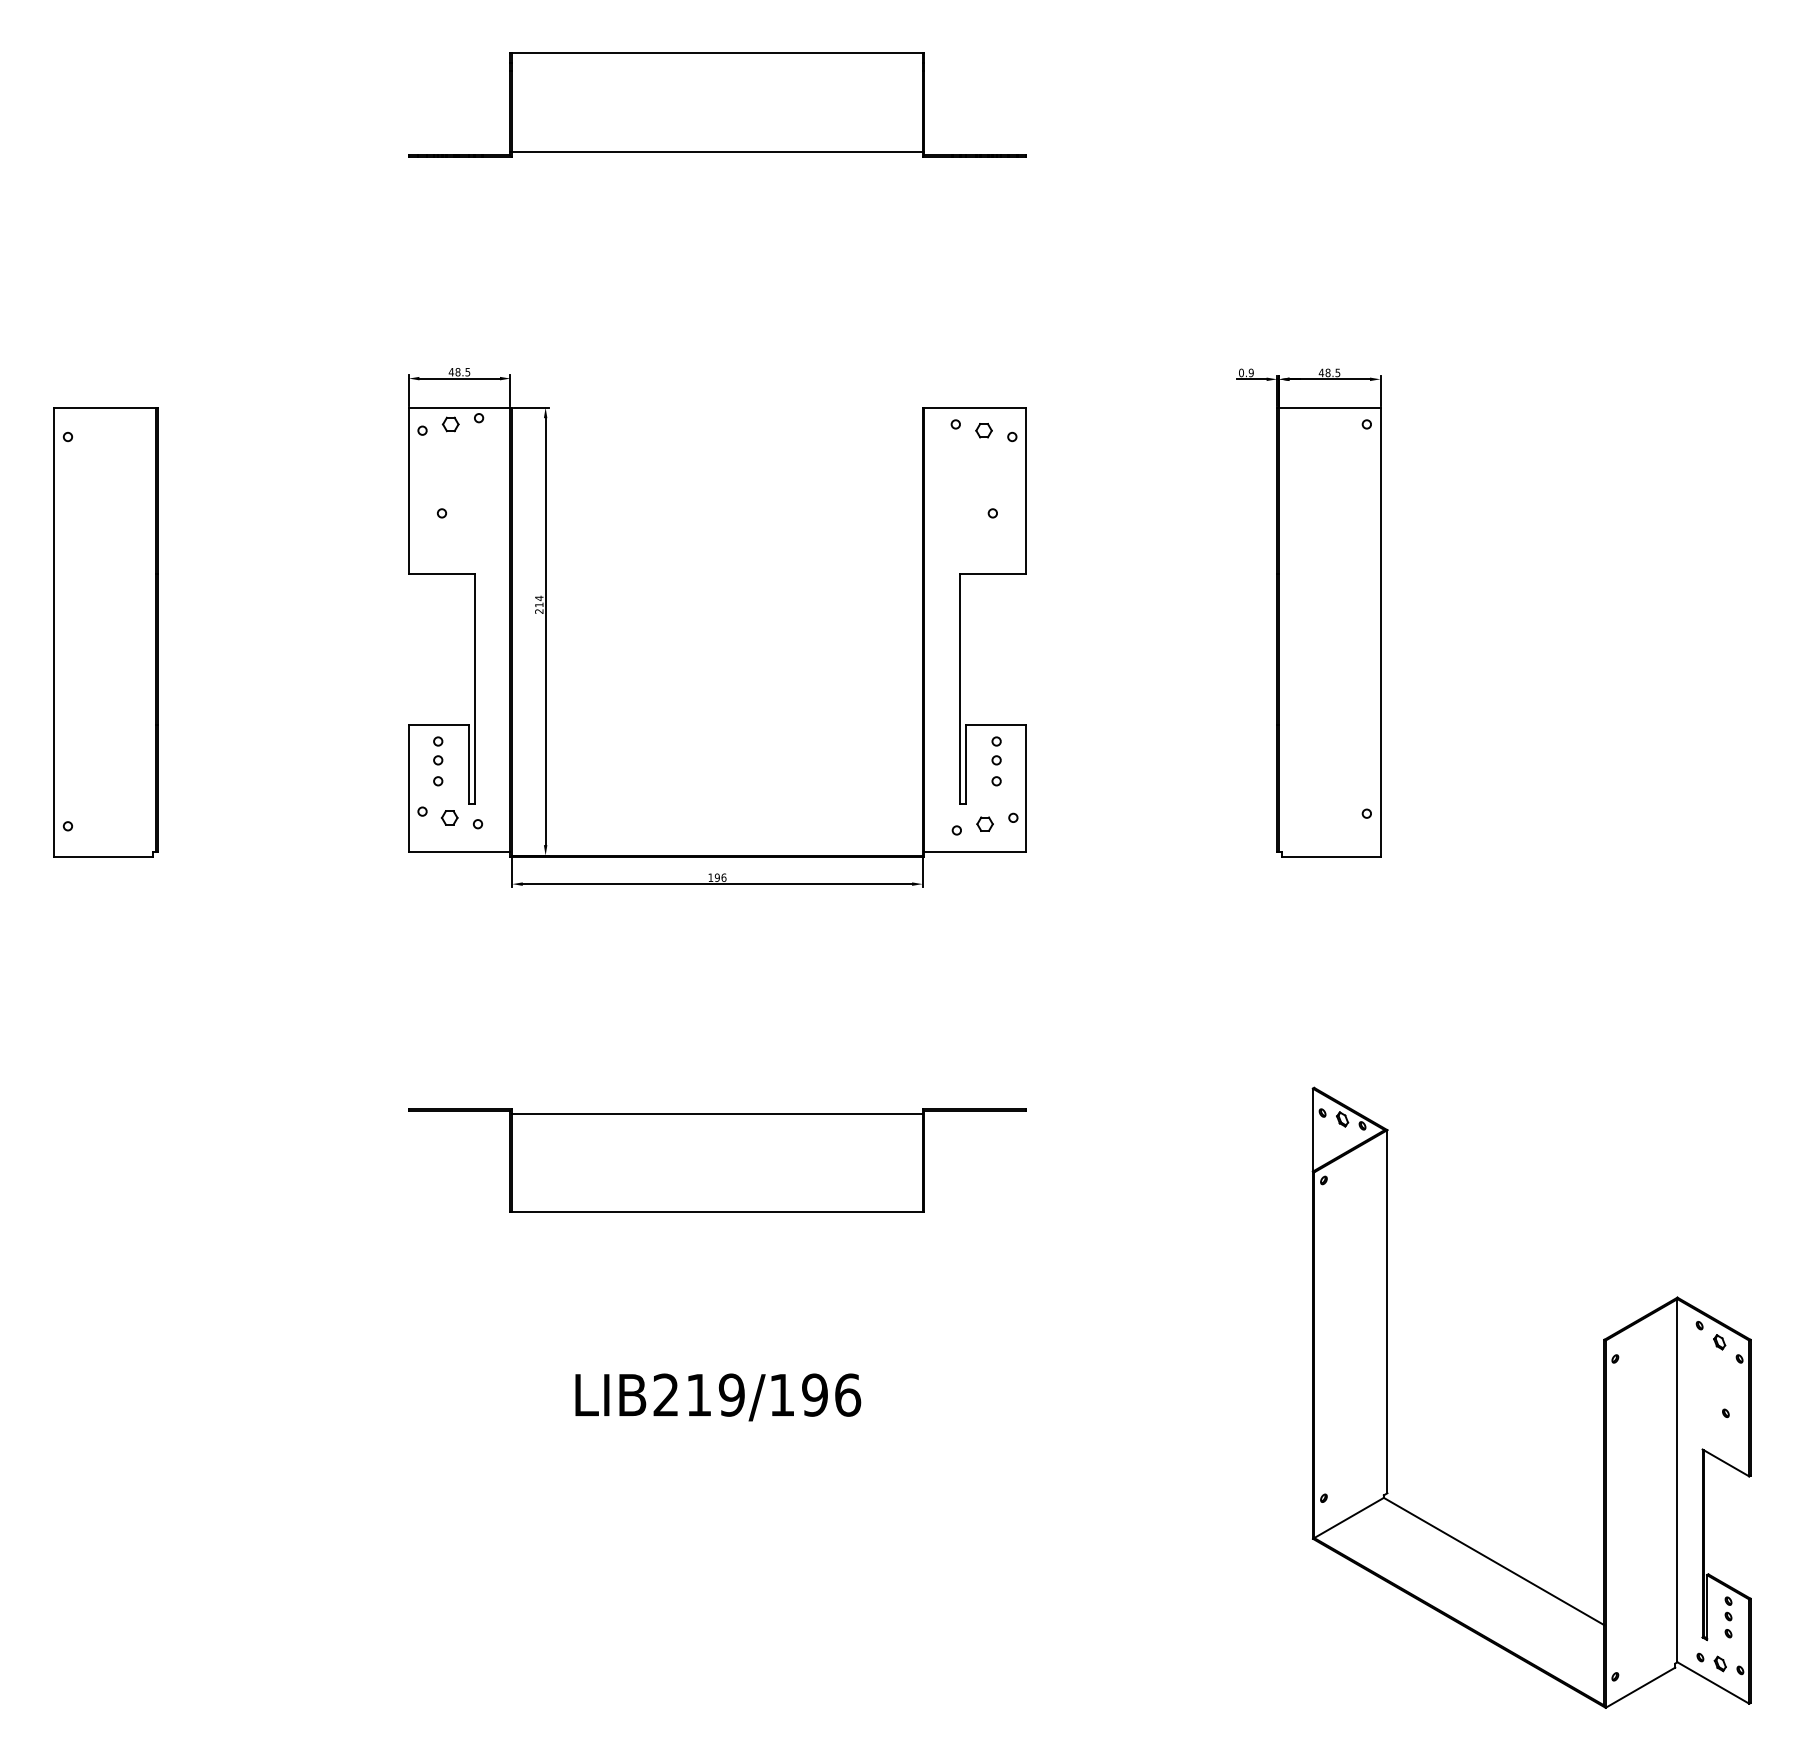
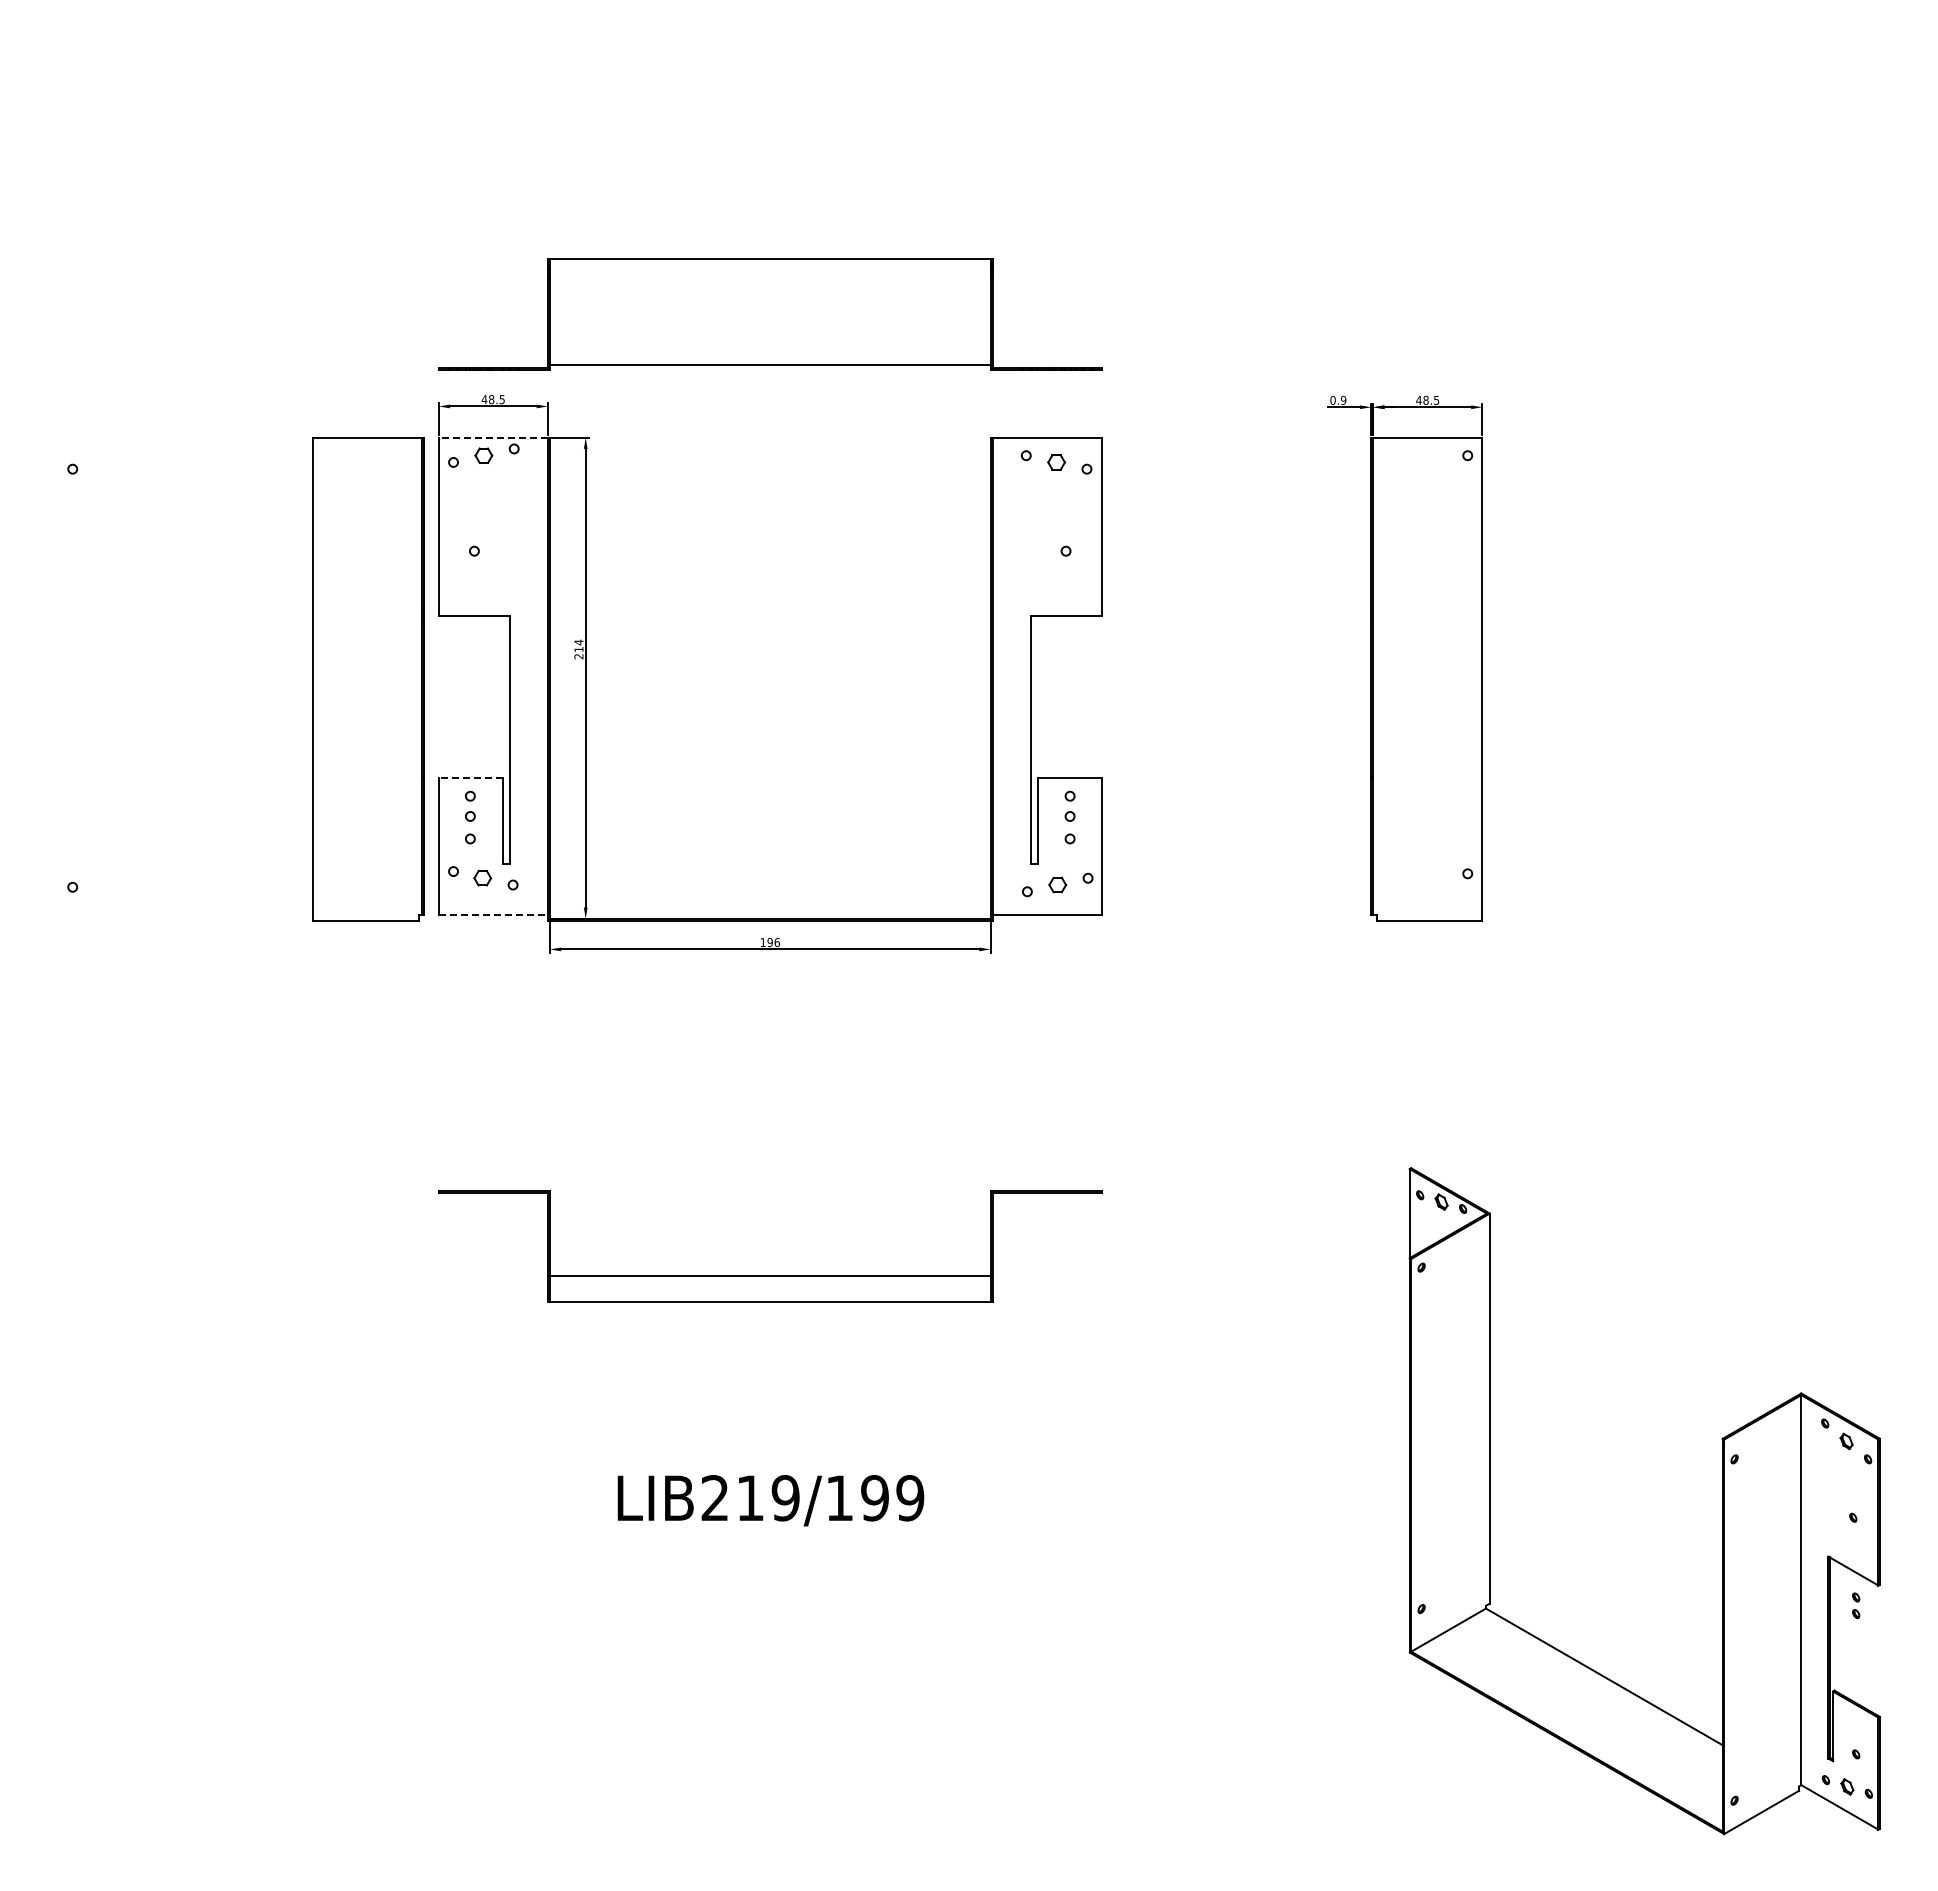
part: (717, 104) -> (770, 314), moved
line: (459, 407) -> (493, 437), solid -> dashed
part: (105, 632) -> (368, 679), moved
line: (438, 725) -> (470, 778), solid -> dashed
line: (459, 852) -> (493, 915), solid -> dashed
line: (716, 1113) -> (769, 1275), moved
text: (848, 1395) -> (910, 1498), LIB219/196 -> LIB219/199
part: (1728, 1608) -> (1856, 1605), moved

